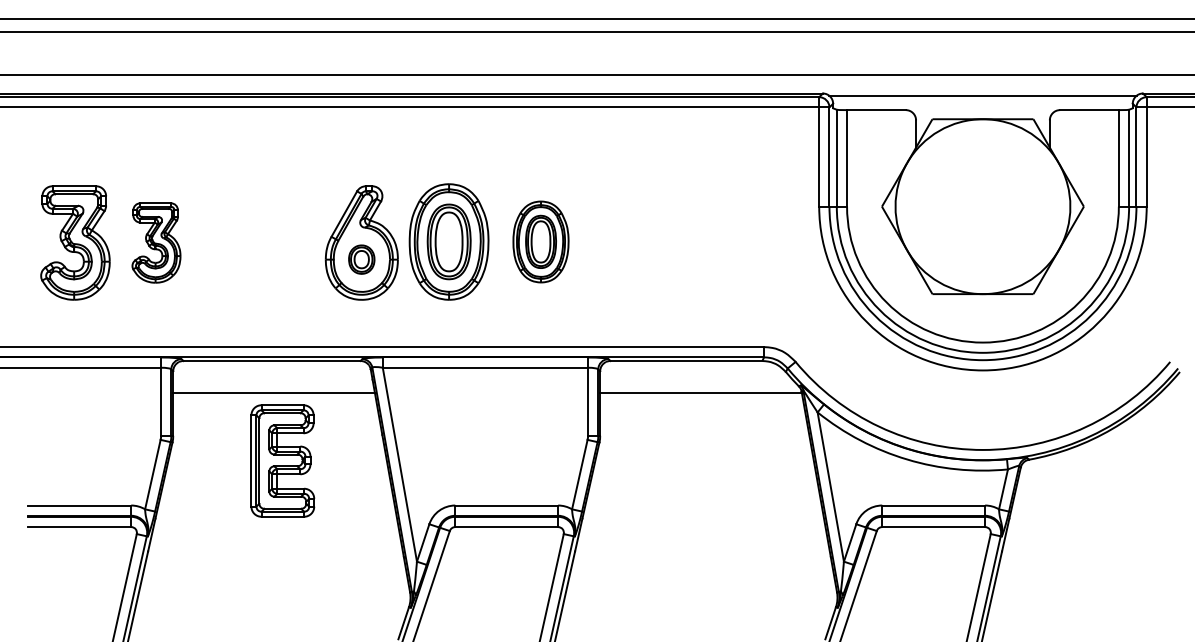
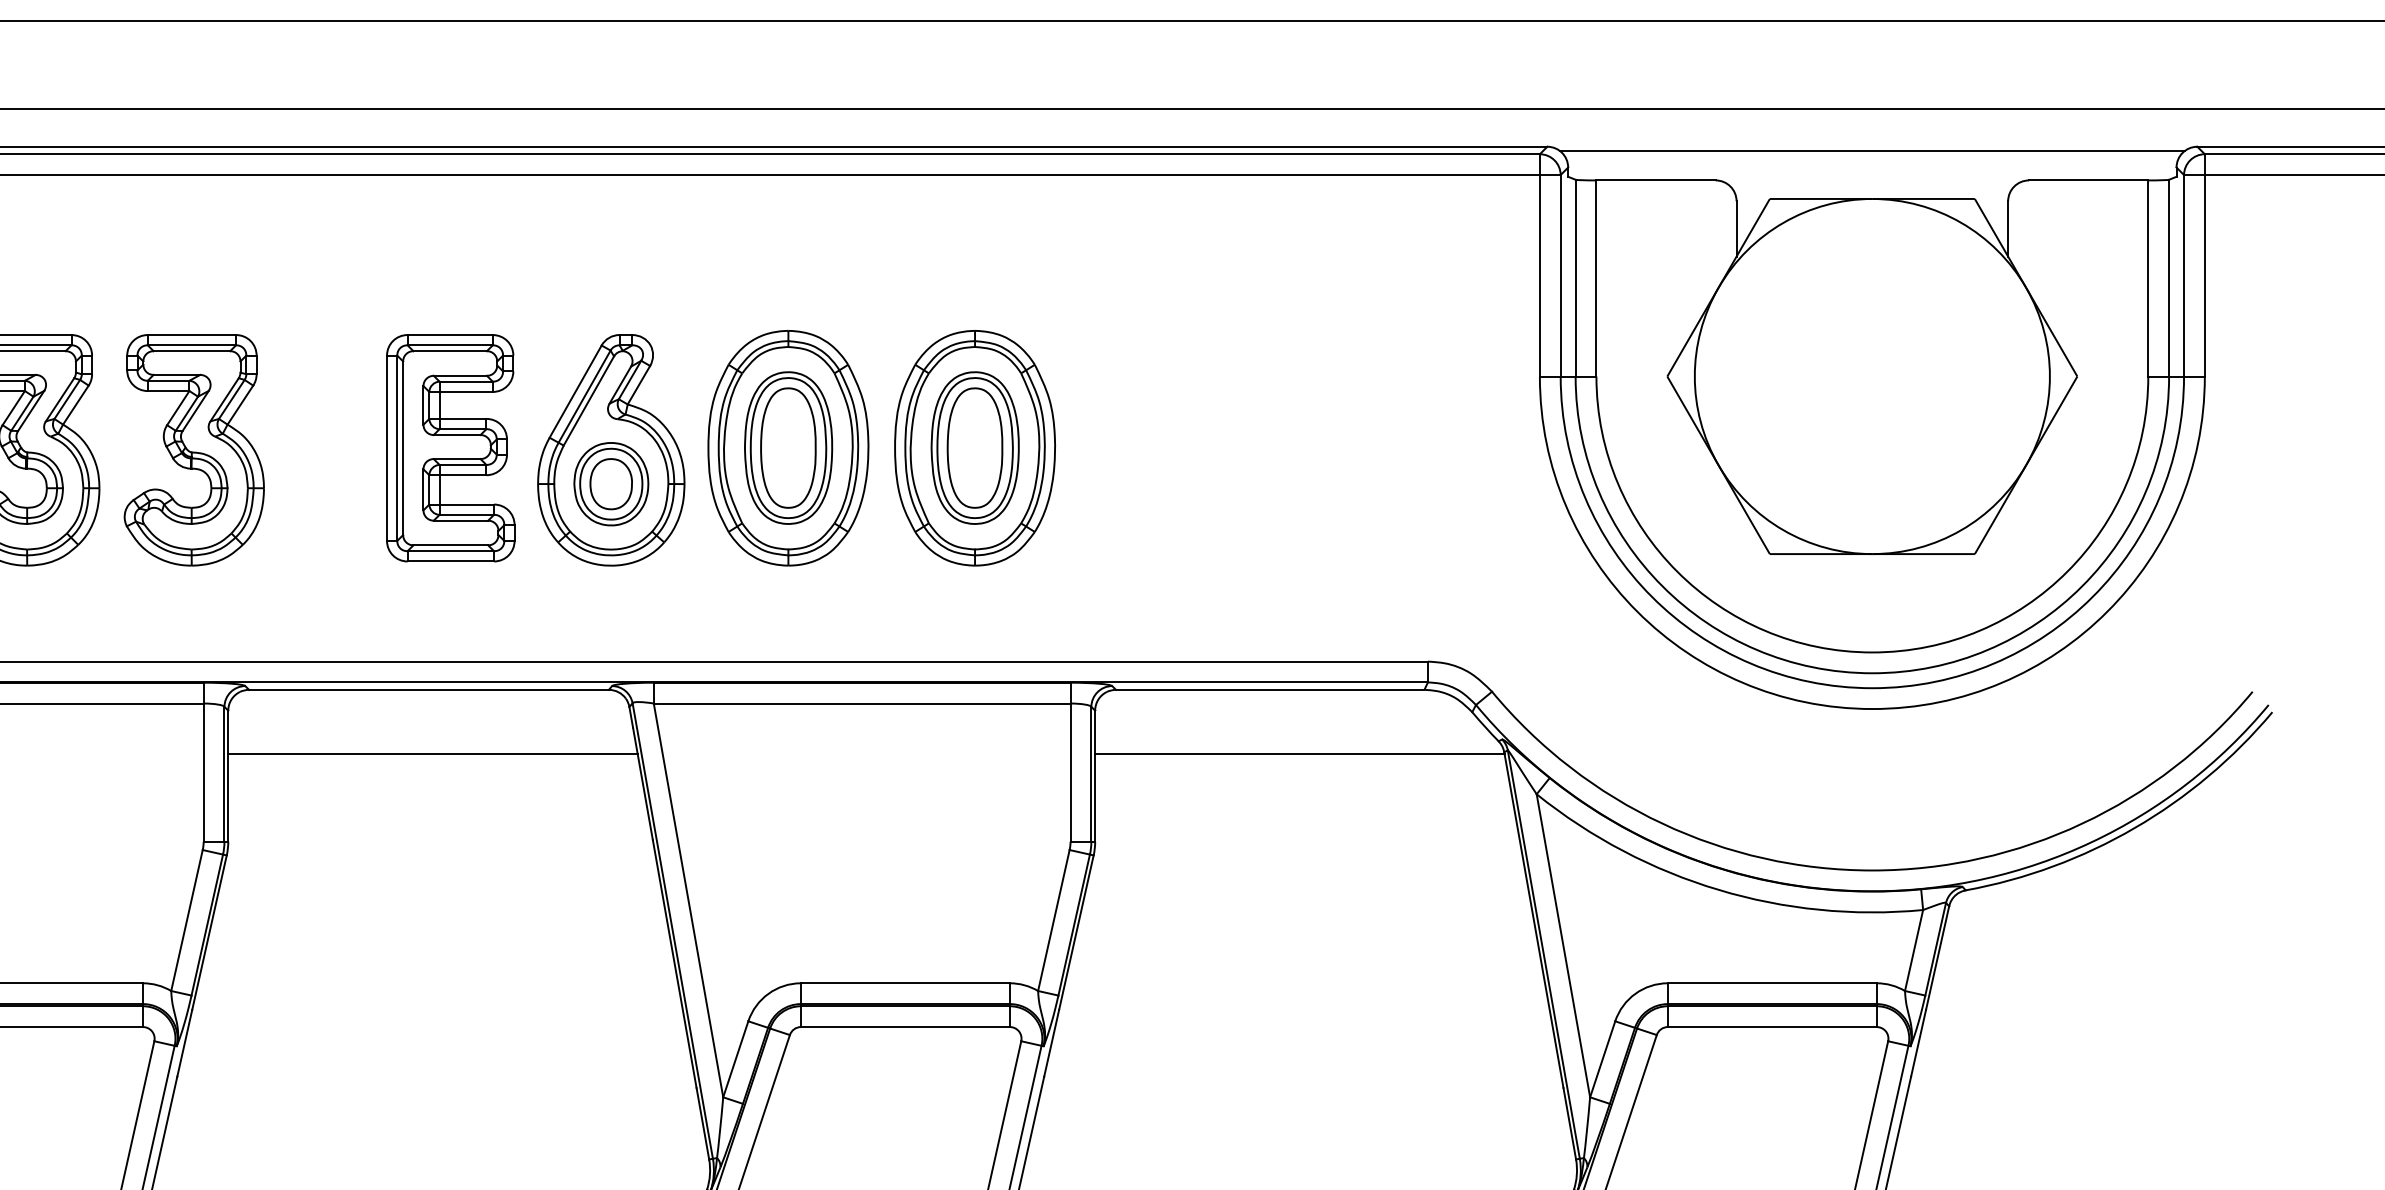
part: (540, 241) -> (973, 447), size x1.43
part: (156, 242) -> (194, 449), size x1.43
part: (361, 259) -> (610, 483), size x1.43
part: (282, 460) -> (450, 447), moved

